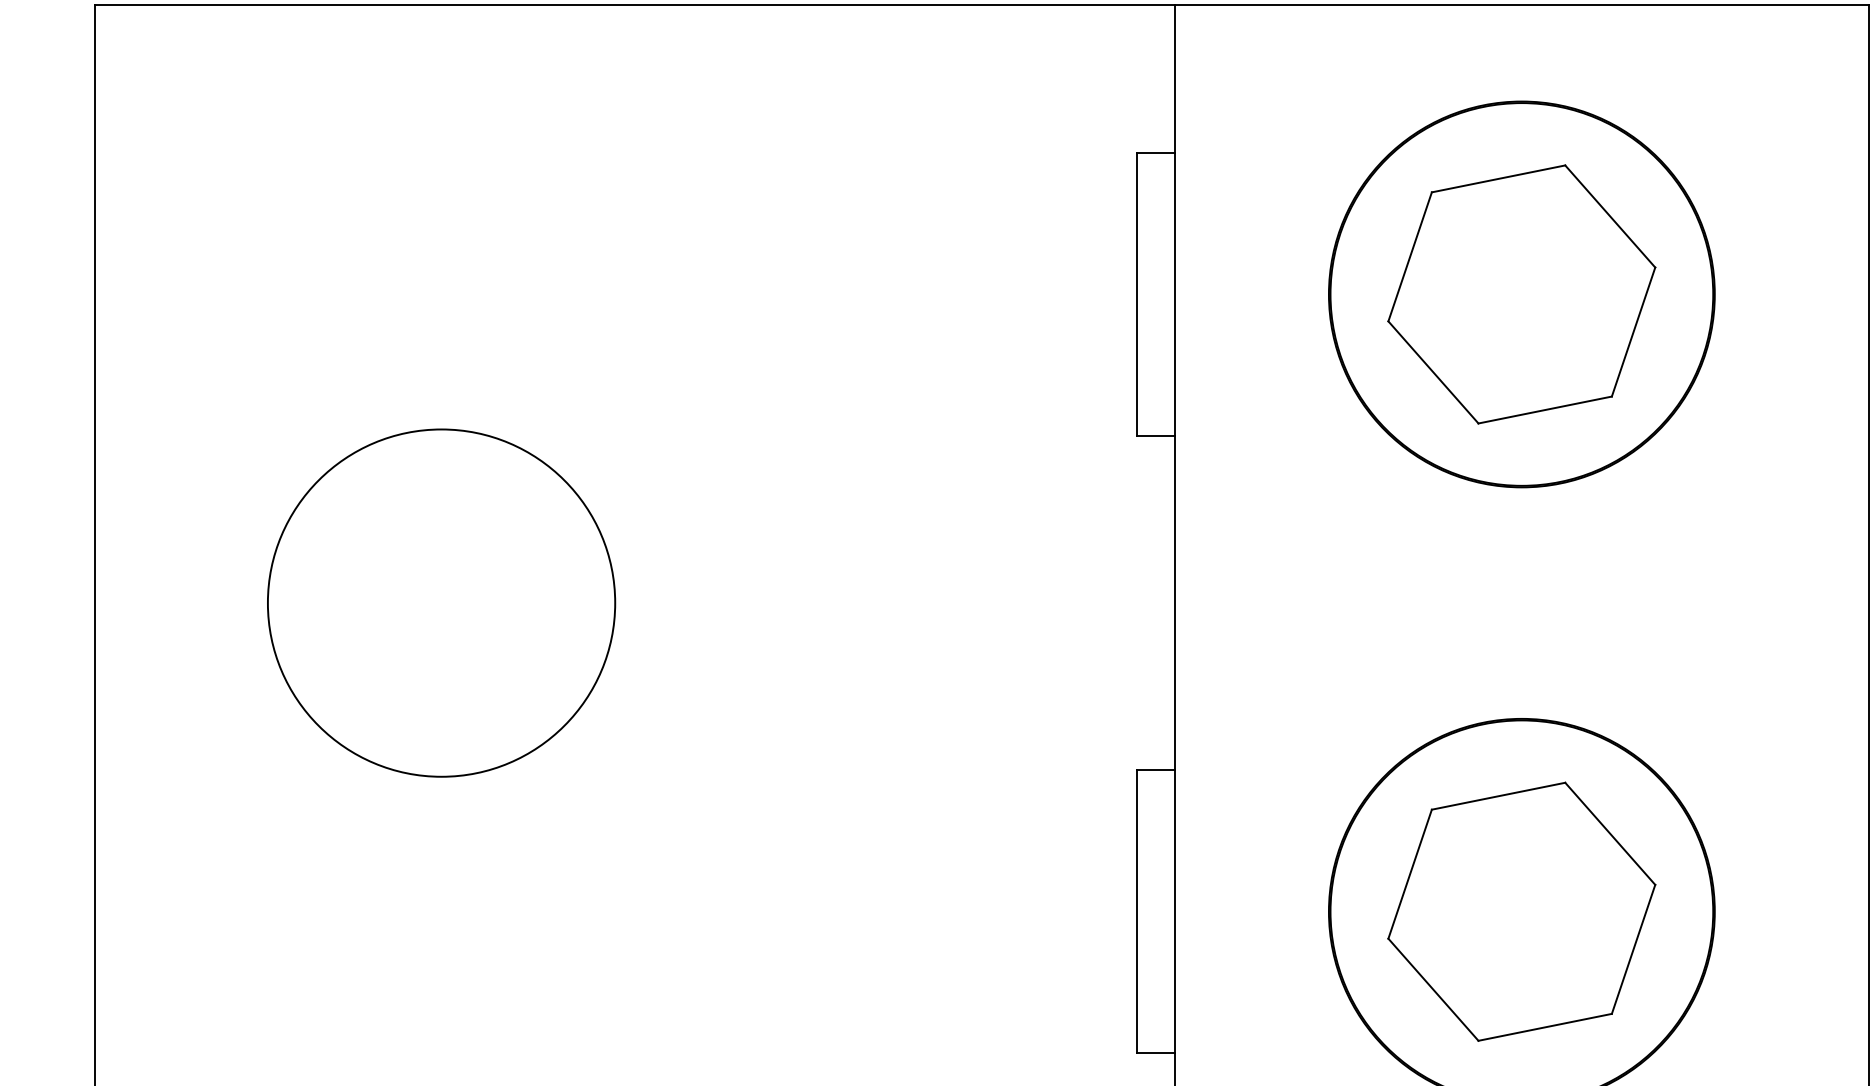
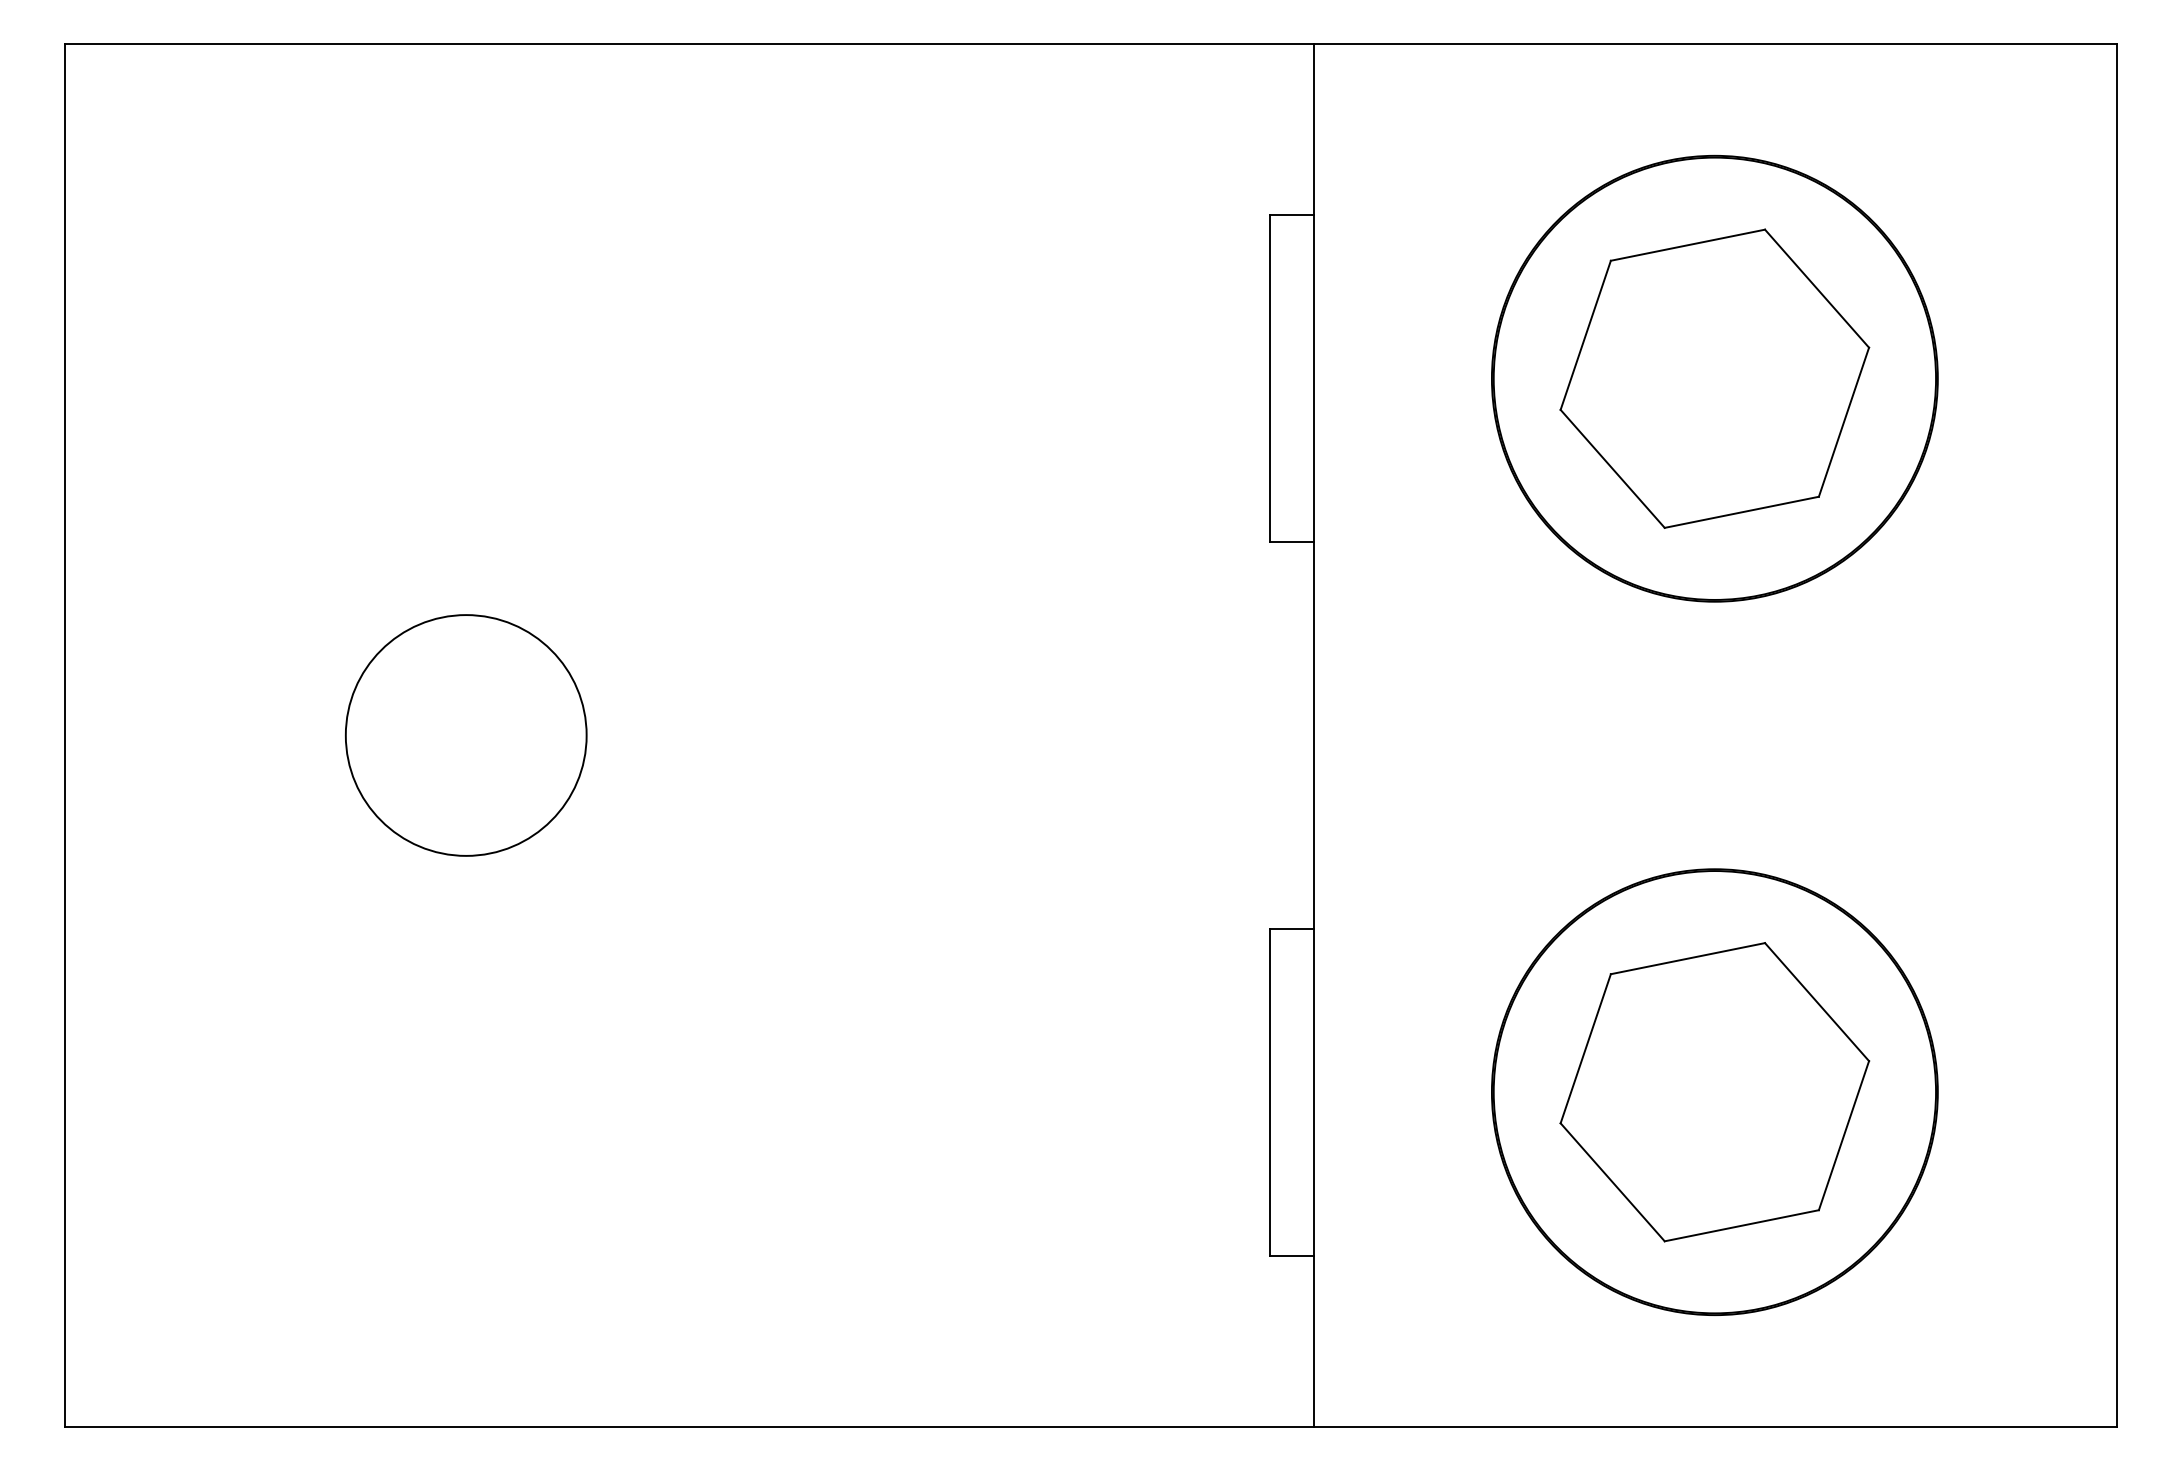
circle: (440, 603) -> (465, 735), size x0.6

